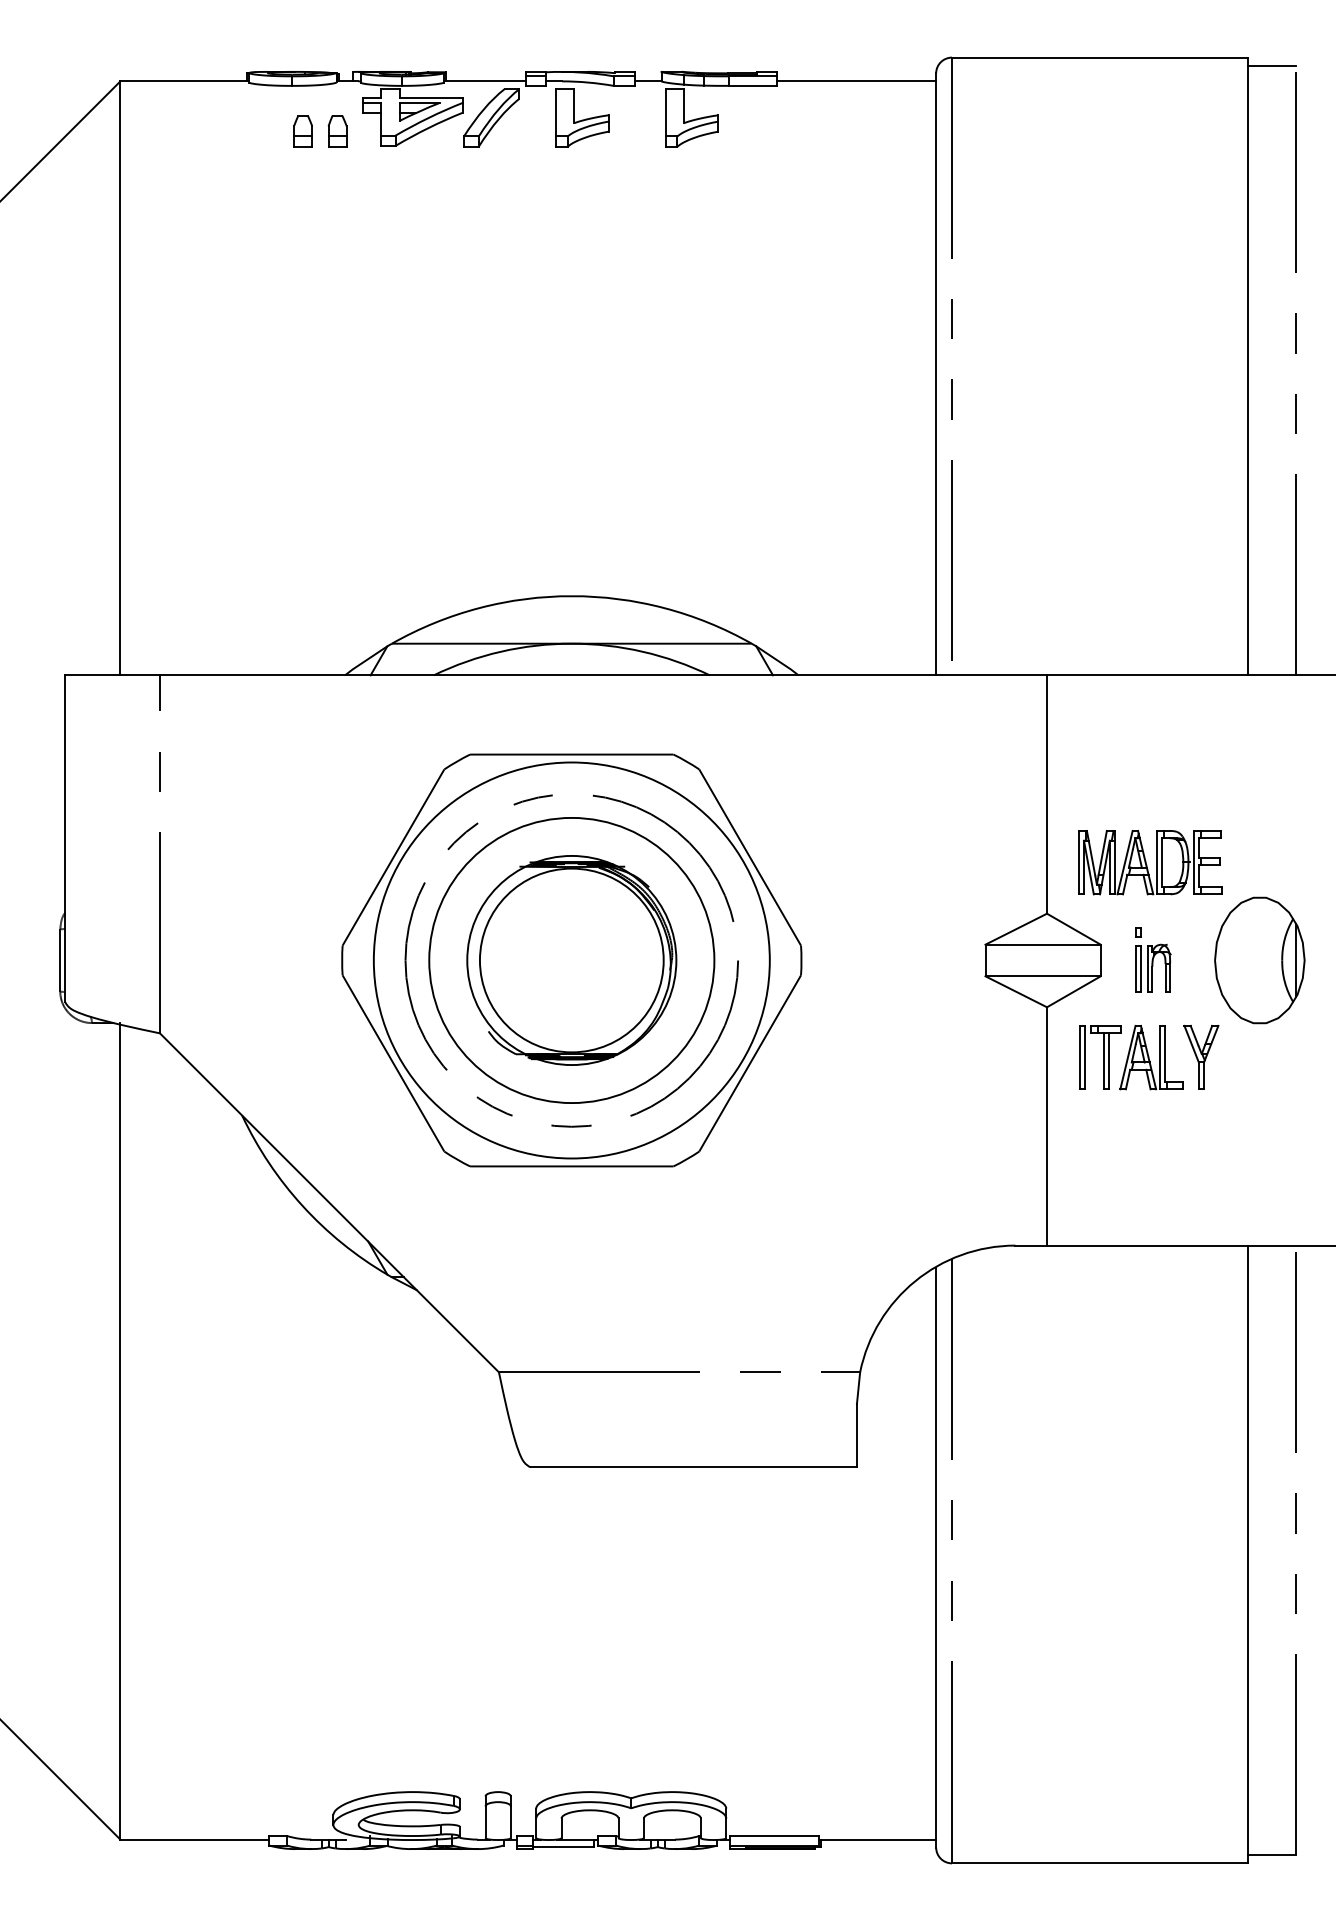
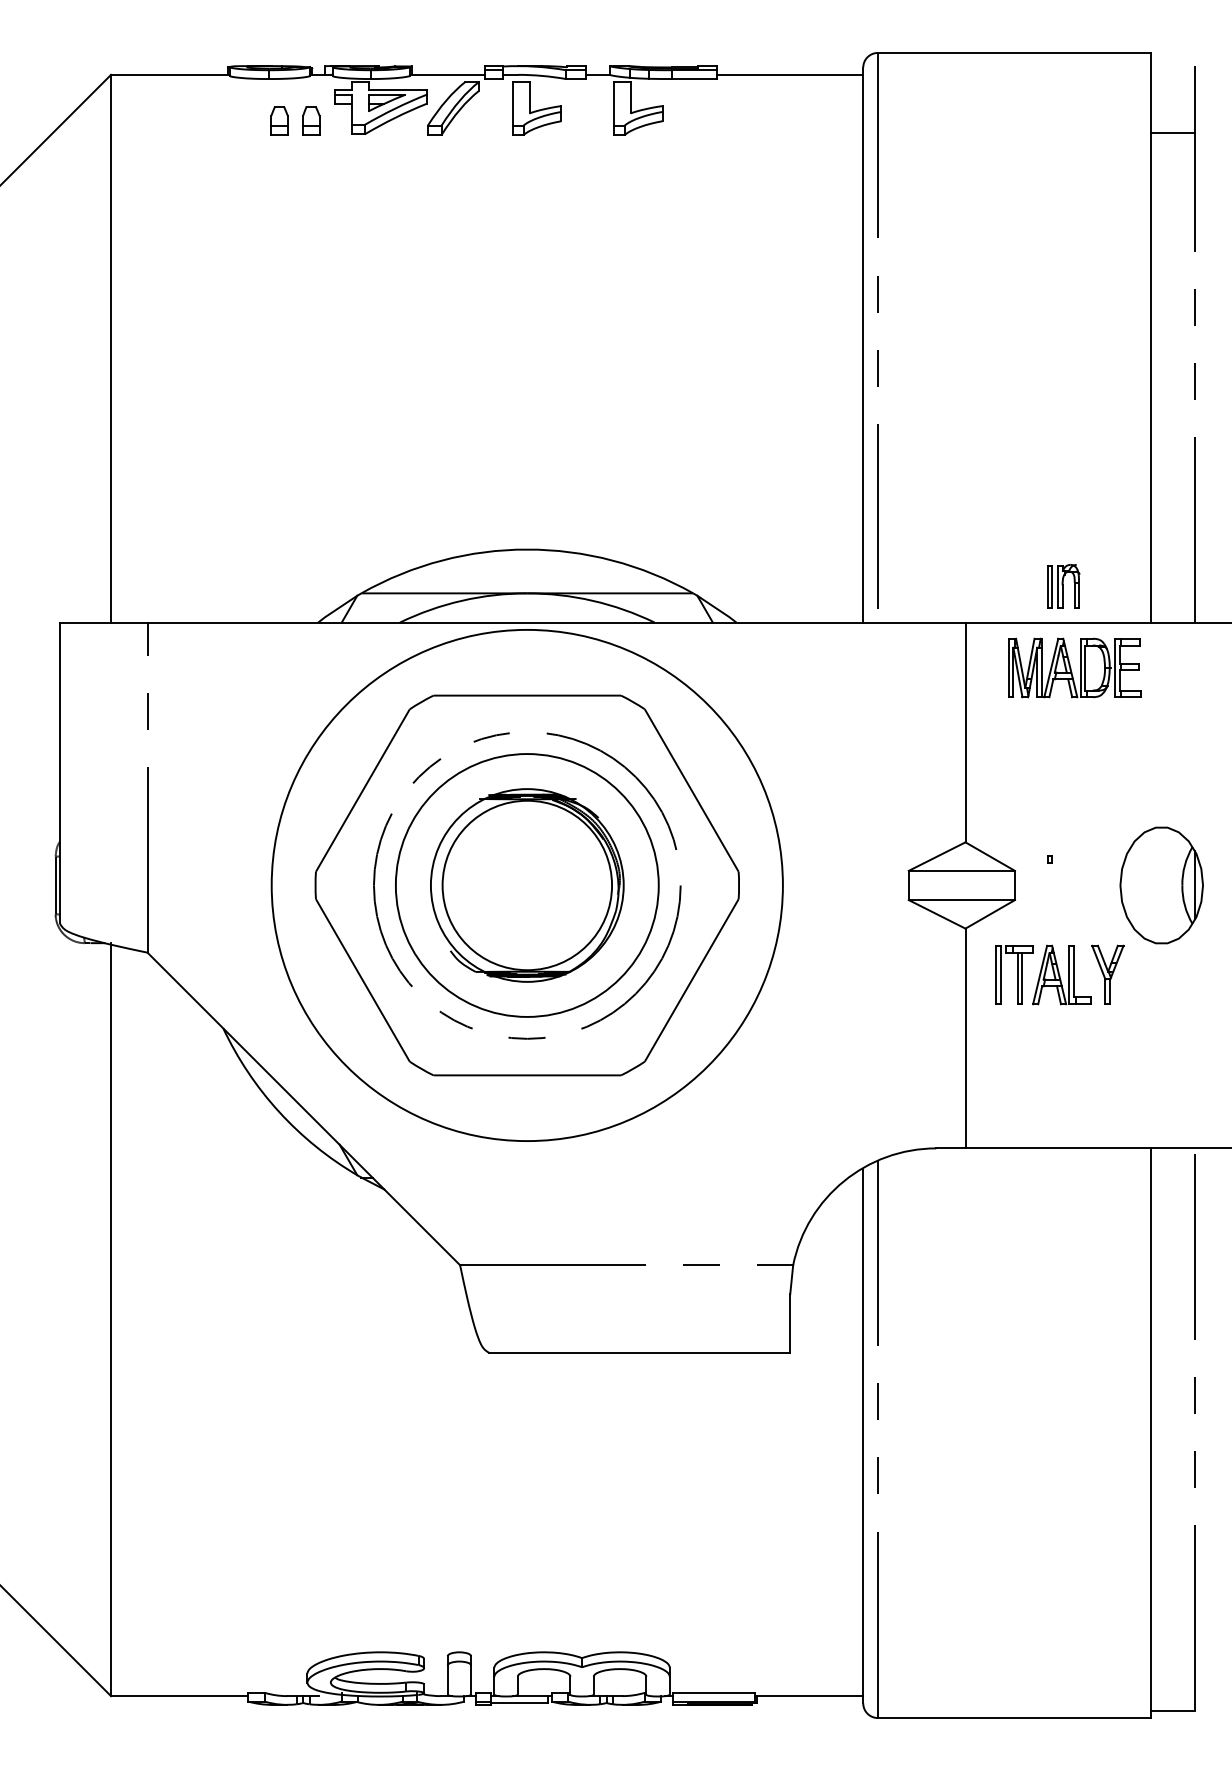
line: (1271, 65) -> (1172, 133), moved
part: (1150, 862) -> (1074, 667), moved
circle: (571, 960) -> (527, 885), size x1.4
part: (1153, 967) -> (1063, 585), moved

